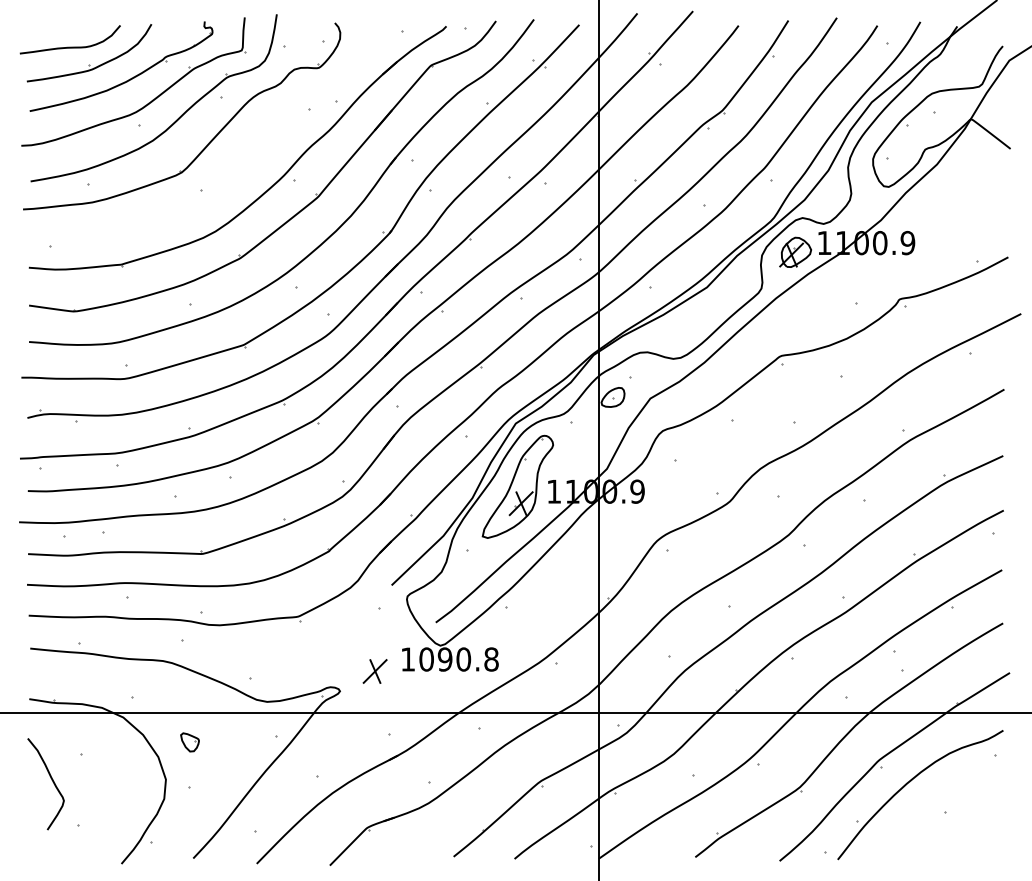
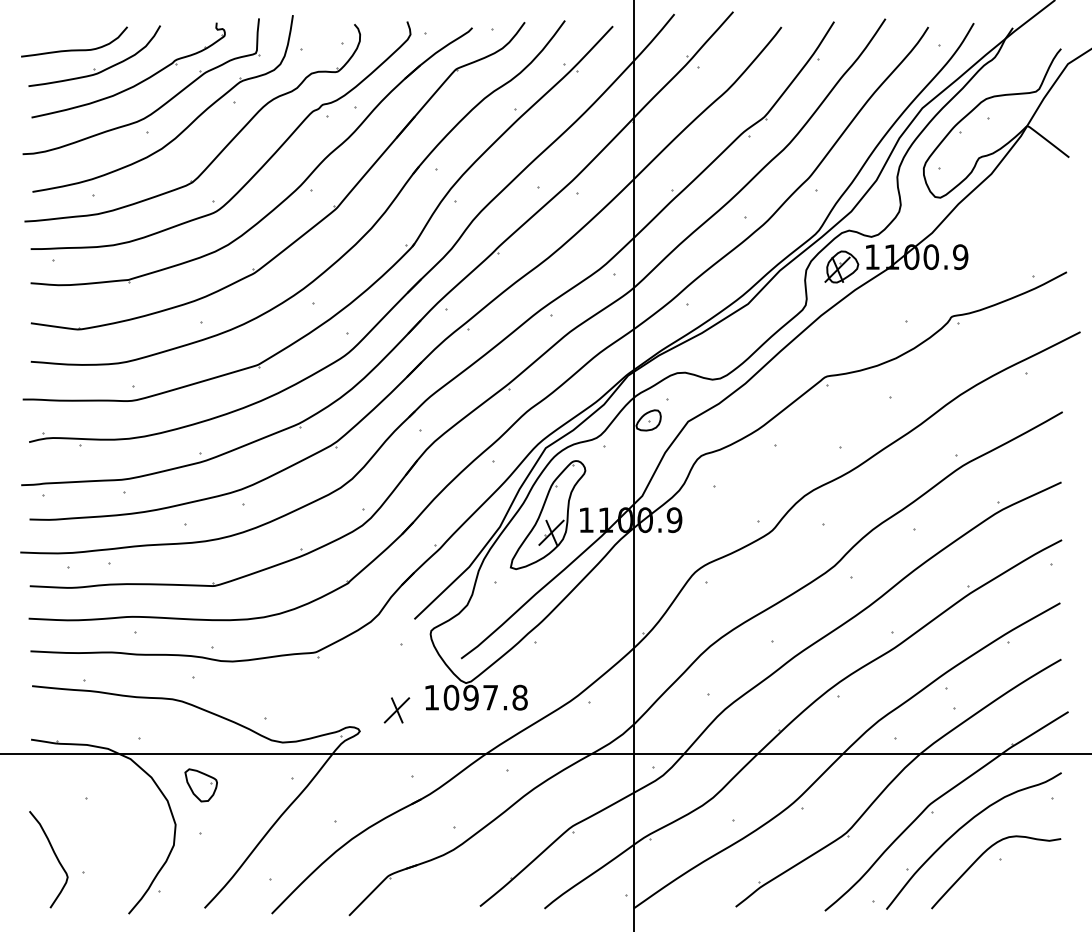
curve: (242, 162) -> (256, 171), added
text: (463, 659) -> (490, 697), 1090.8 -> 1097.8
part: (189, 742) -> (200, 785), size x1.67
curve: (51, 780) -> (54, 855), moved
curve: (927, 809) -> (981, 856), added

